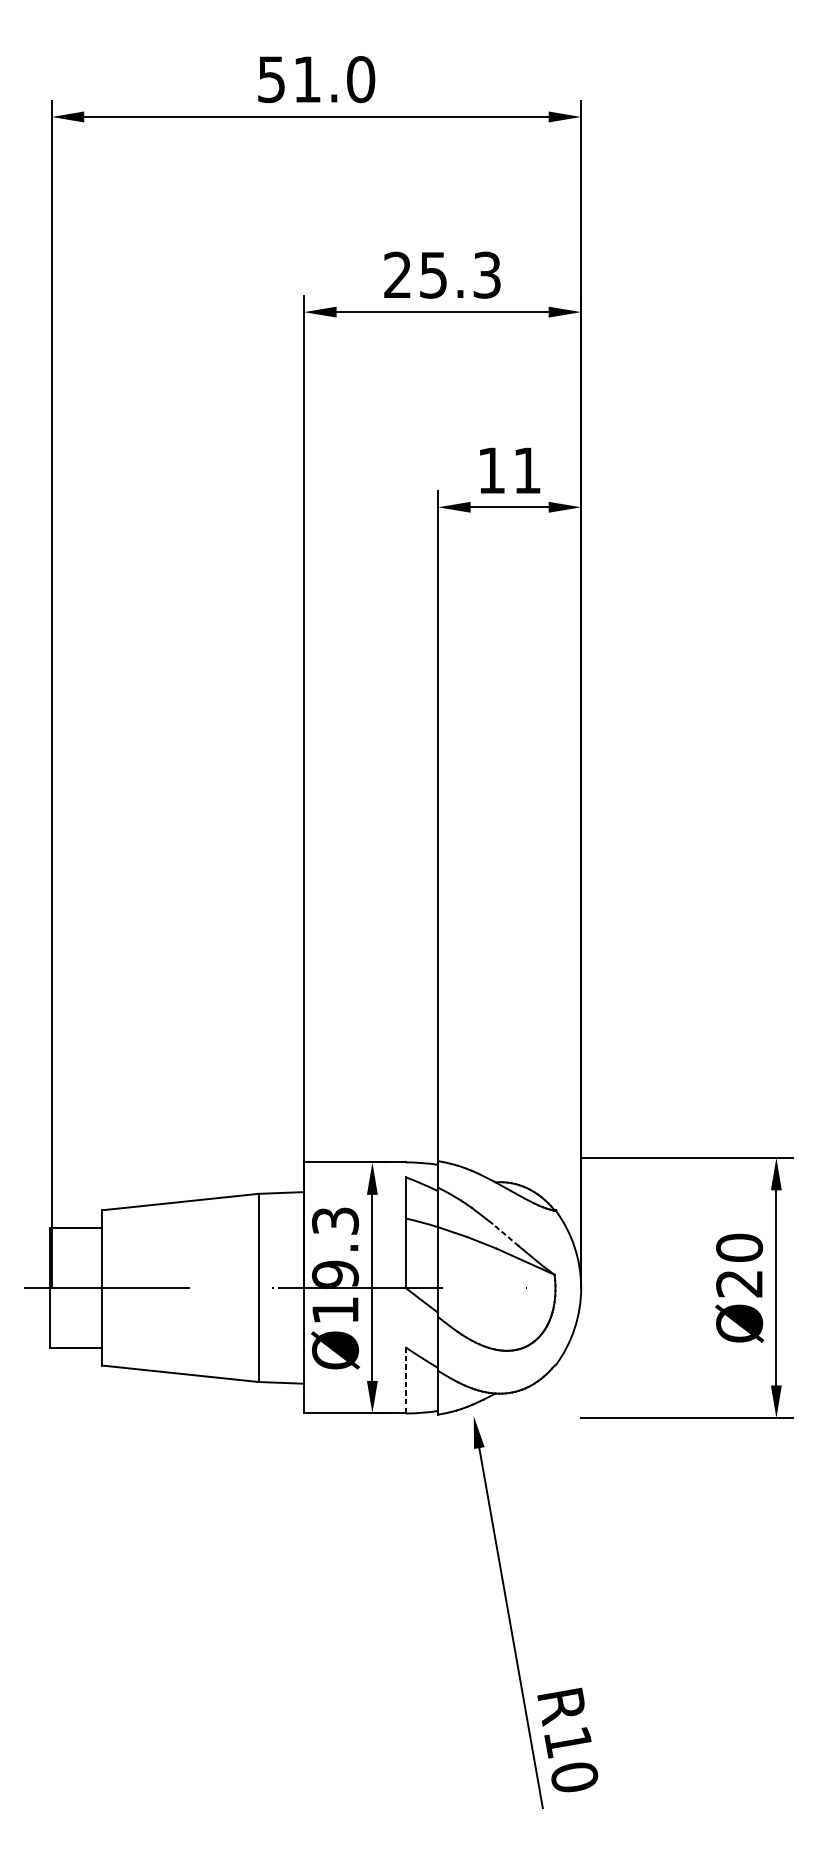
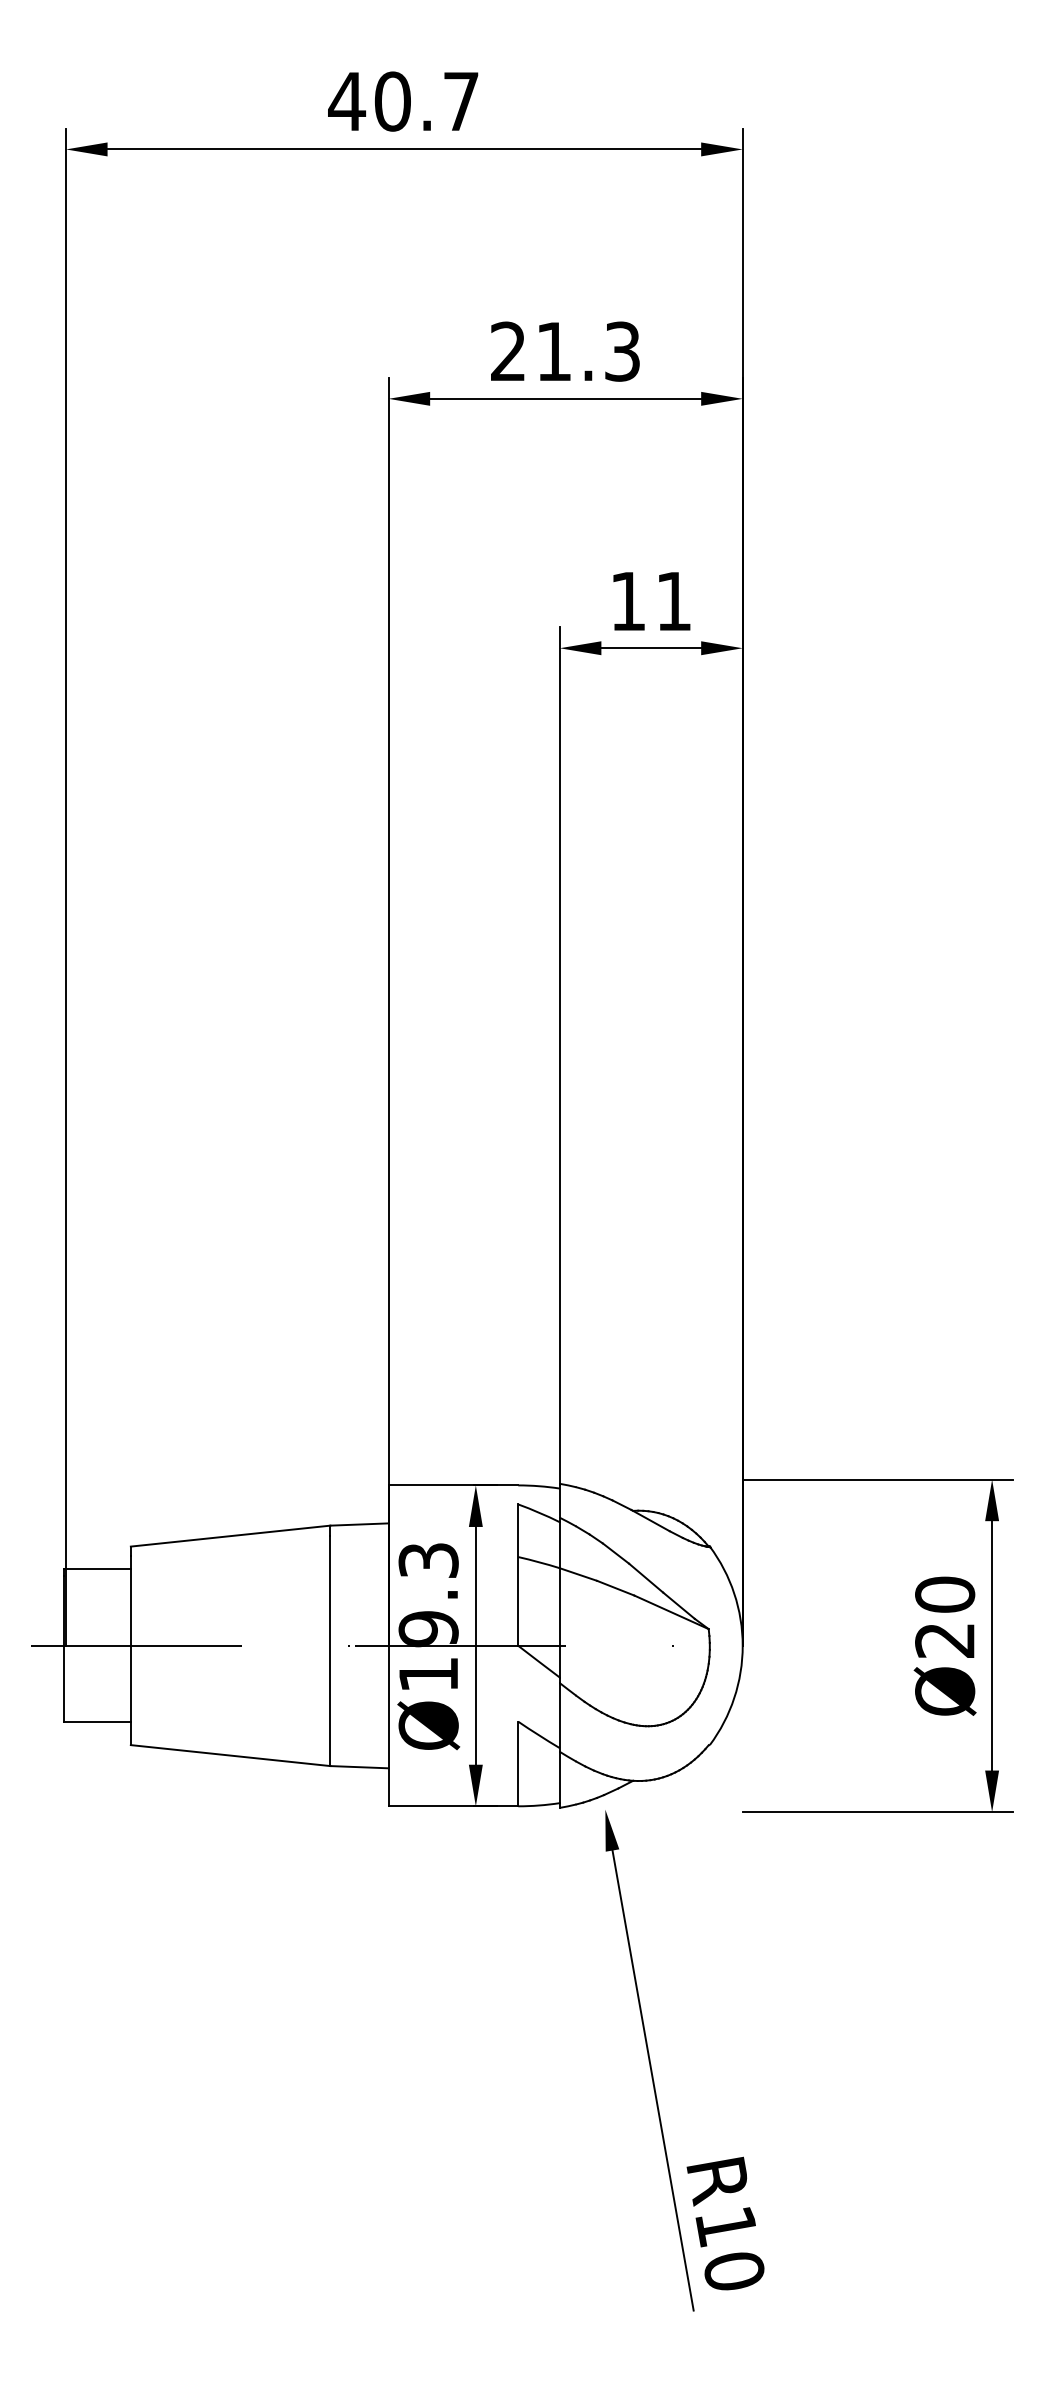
text: (315, 79) -> (403, 101), 51.0 -> 40.7
text: (433, 275) -> (553, 351), 25.3 -> 21.3
line: (505, 1234) -> (645, 1577), dashed -> solid
line: (405, 1380) -> (518, 1764), dashed -> solid

